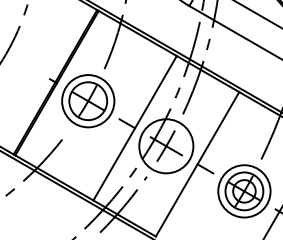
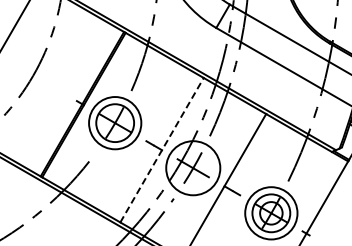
line: (135, 127) -> (162, 149), solid -> dashed

